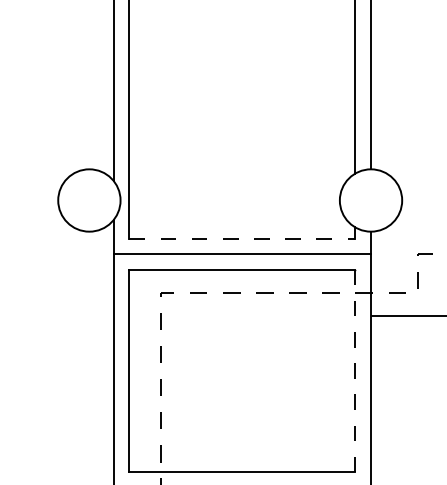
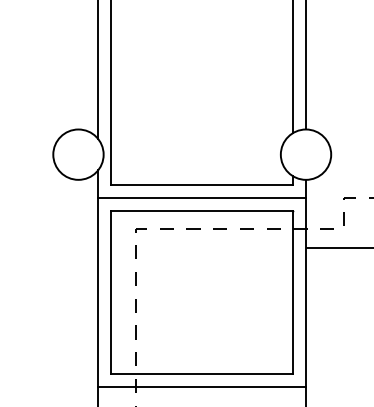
line: (242, 238) -> (202, 185), dashed -> solid
line: (355, 371) -> (293, 292), dashed -> solid

